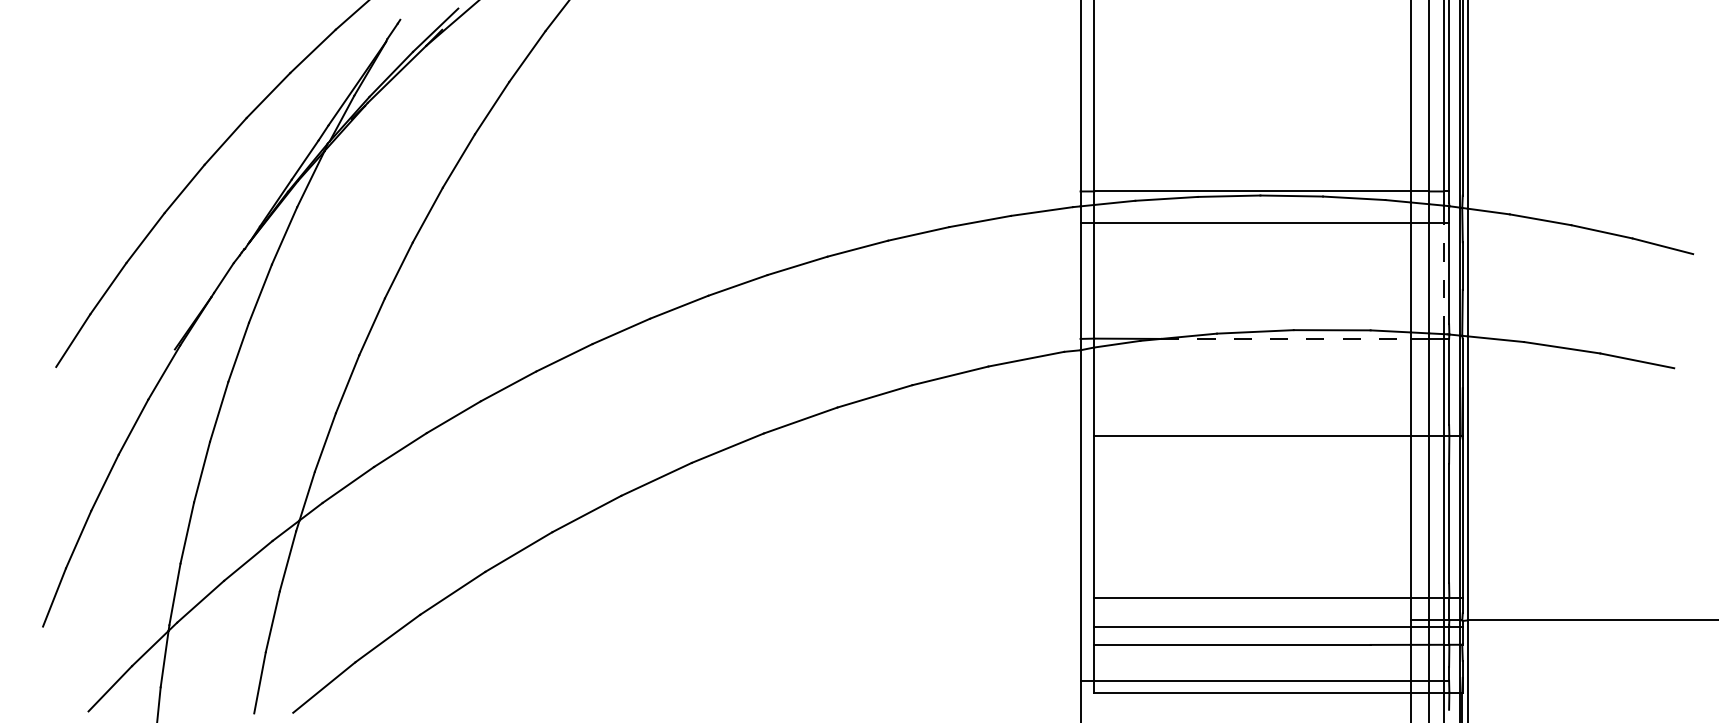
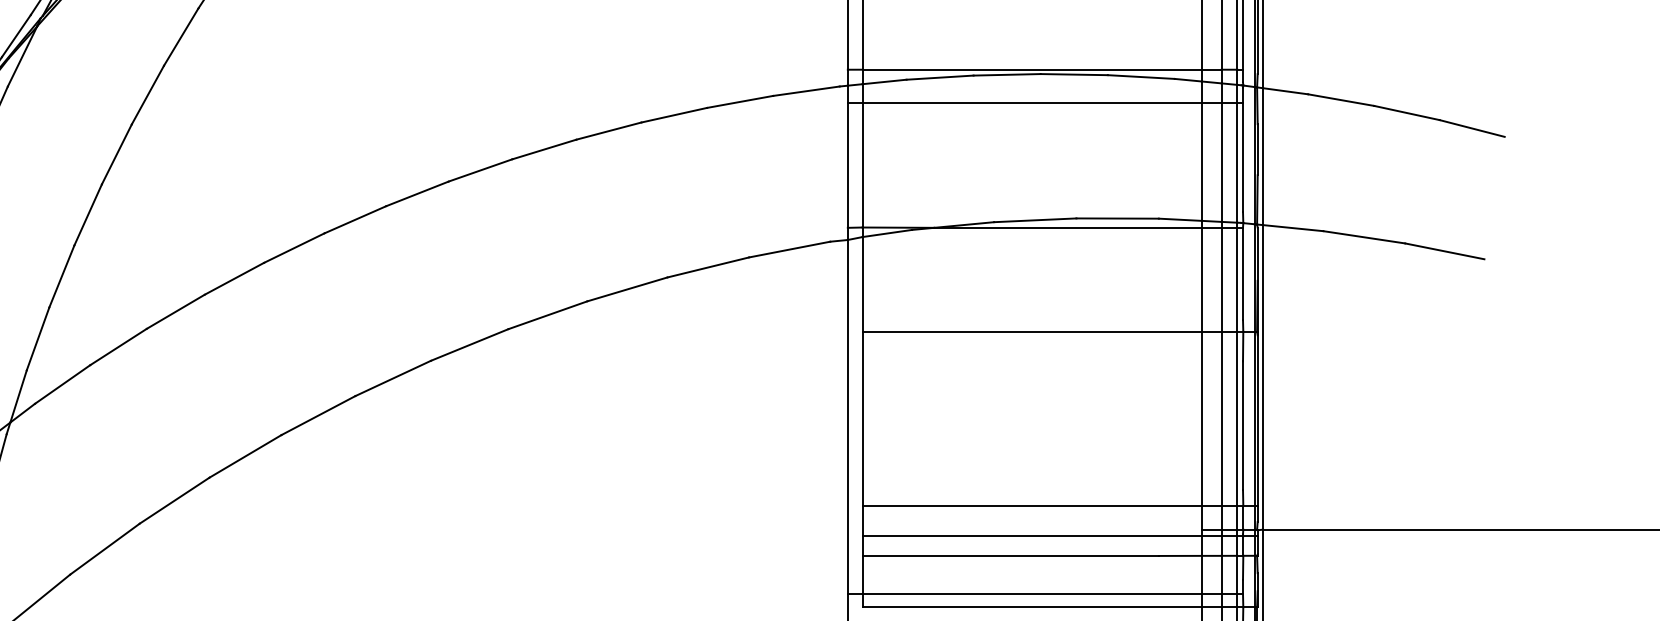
line: (1443, 278) -> (1237, 163), dashed -> solid
line: (1285, 338) -> (1067, 227), dashed -> solid

